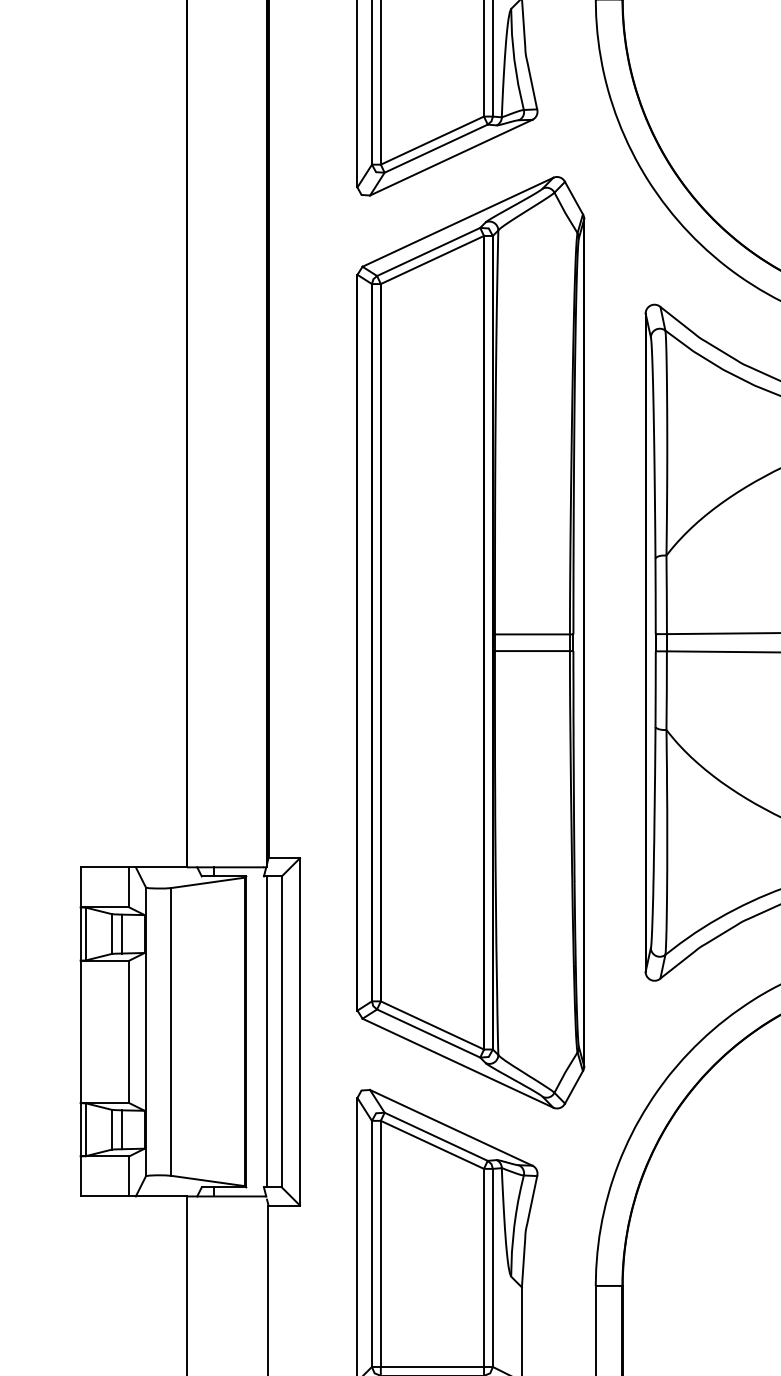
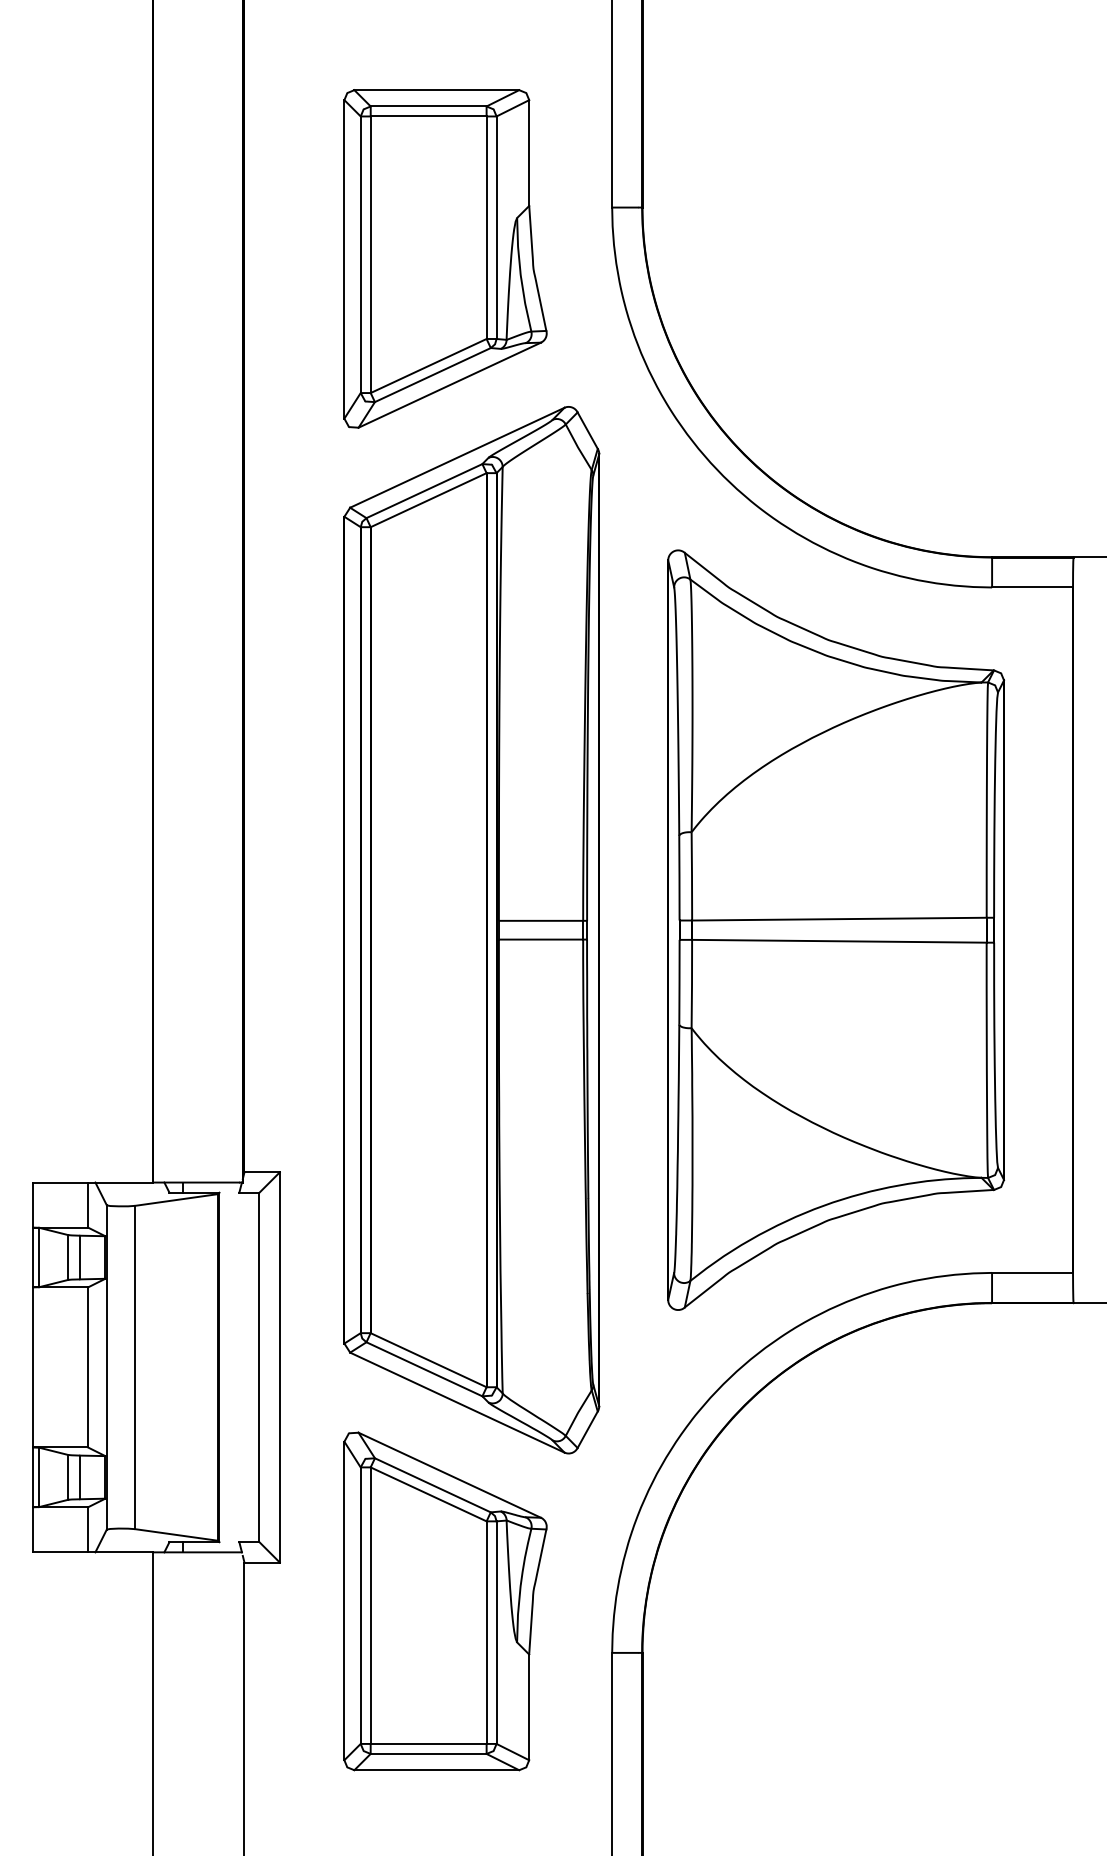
line: (266, 1031) -> (242, 1367), removed

